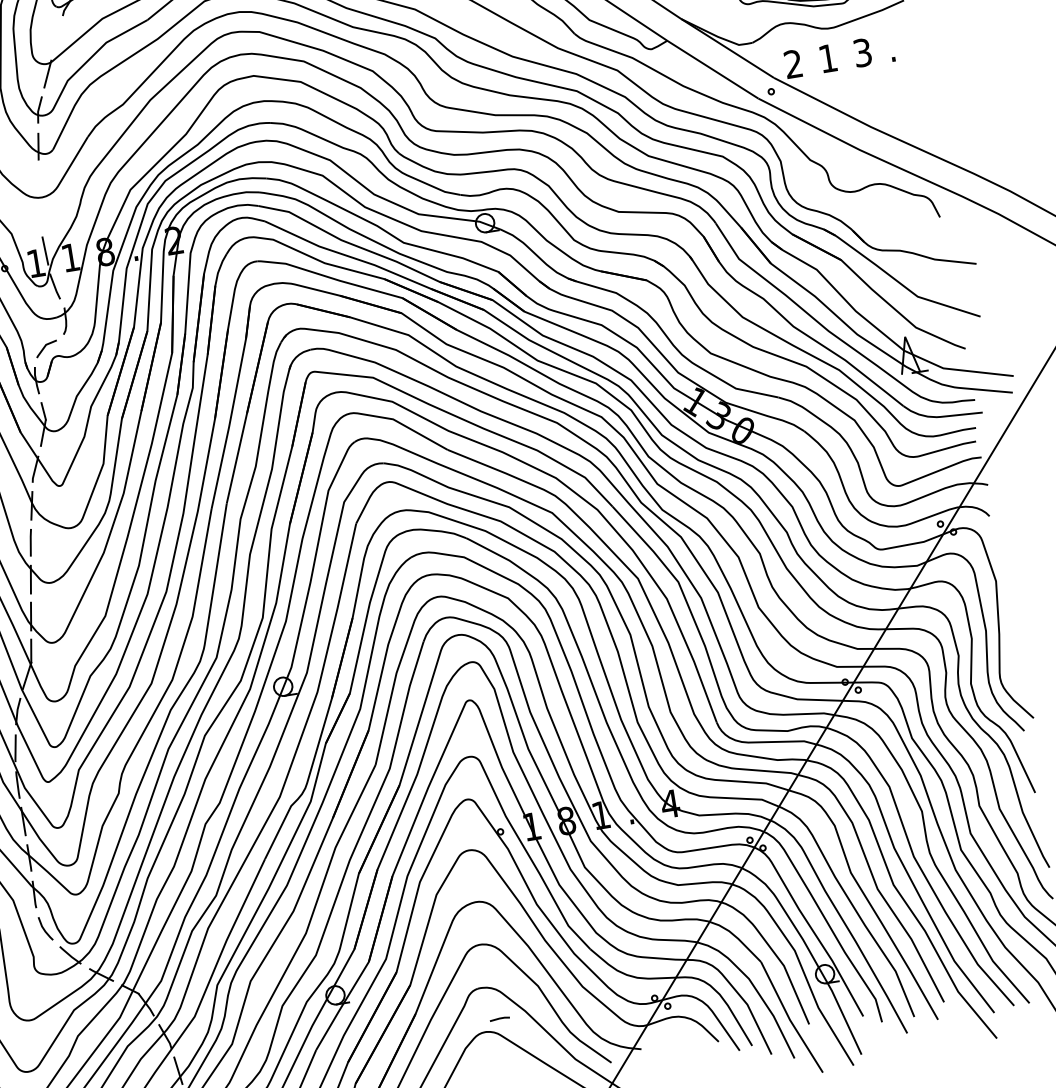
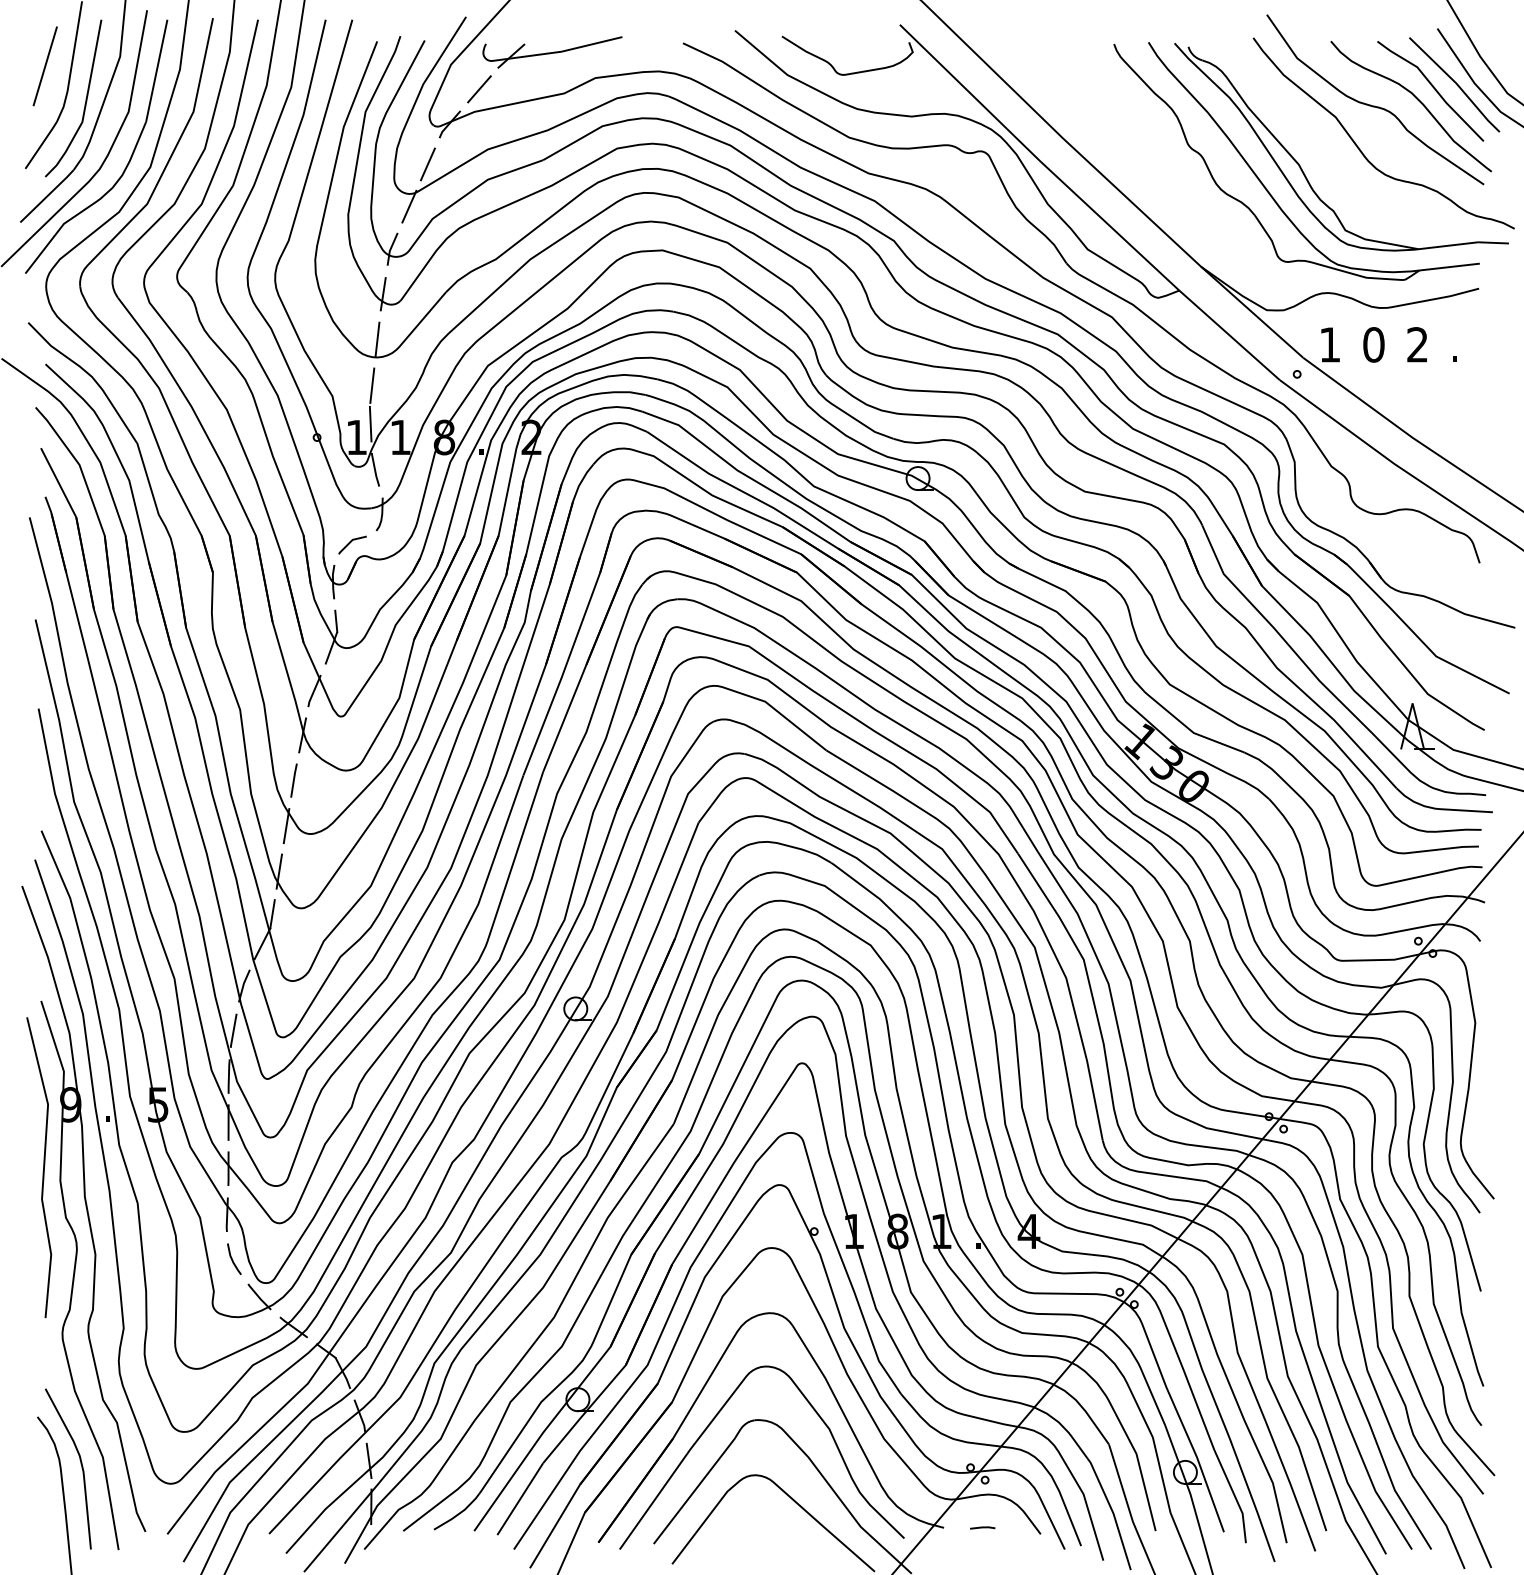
line: (56, 38) -> (427, 164), added
text: (862, 52) -> (1417, 344), 3 -> 2
text: (827, 58) -> (1373, 344), 1 -> 0
text: (792, 63) -> (1329, 344), 2 -> 1
line: (39, 183) -> (377, 339), added
line: (41, 220) -> (372, 385), added
line: (499, 1018) -> (982, 1527), moved

